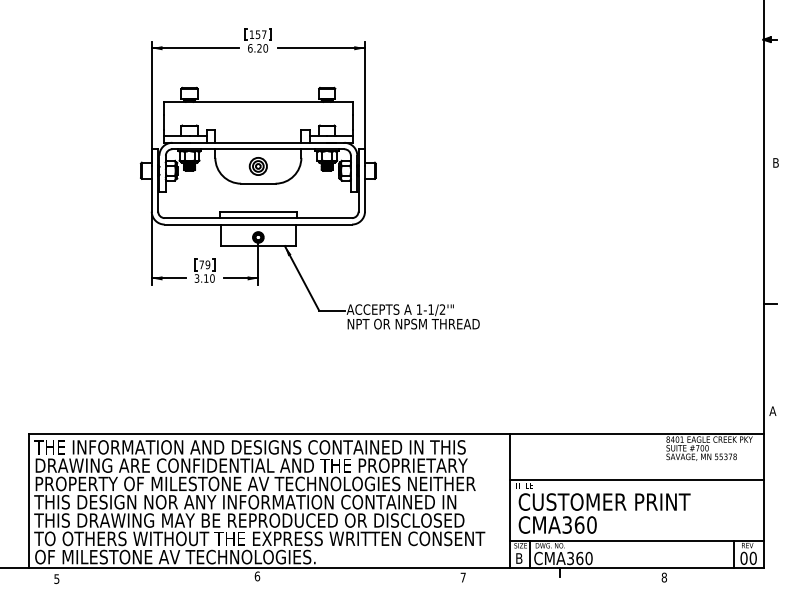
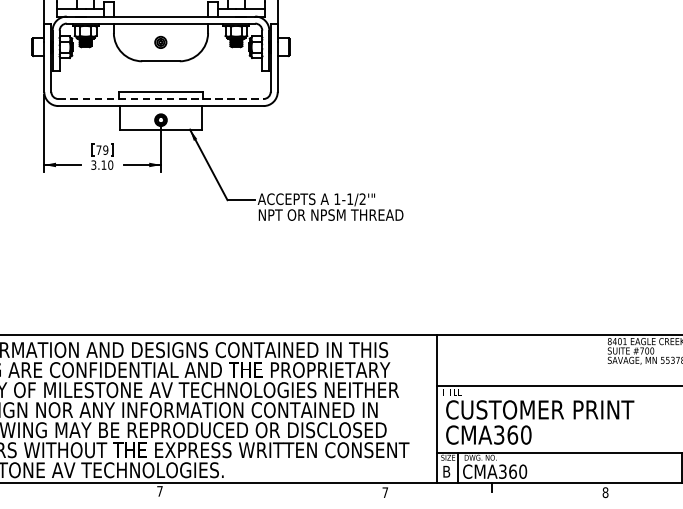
part: (257, 166) -> (160, 42), size x0.6
line: (258, 218) -> (161, 99), solid -> dashed
text: (257, 576) -> (160, 491), 6 -> 7

